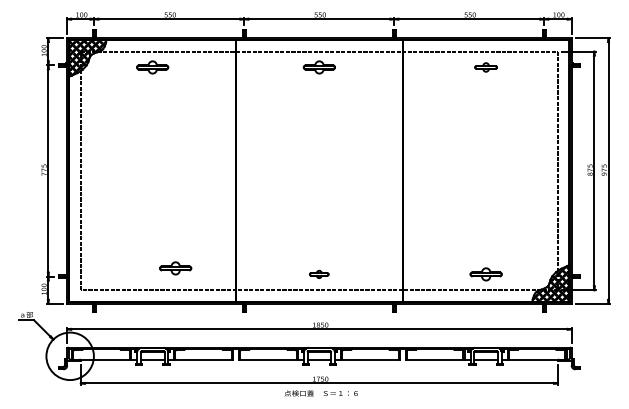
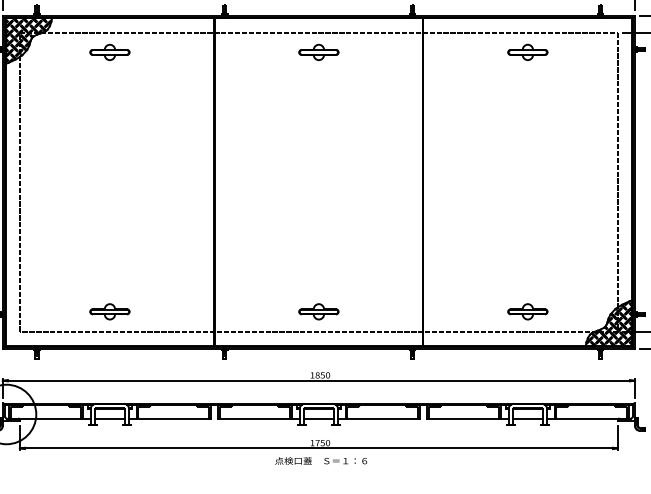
part: (485, 67) -> (527, 52), size x1.43
part: (175, 268) -> (109, 311), moved
part: (318, 274) -> (317, 311), size x1.67

